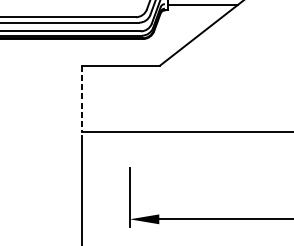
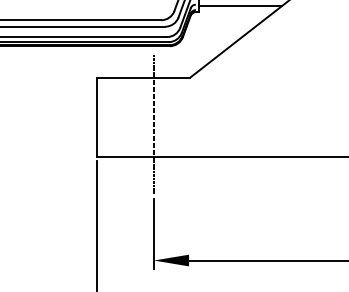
line: (81, 99) -> (96, 117), dashed -> solid
line: (129, 104) -> (153, 124), added

